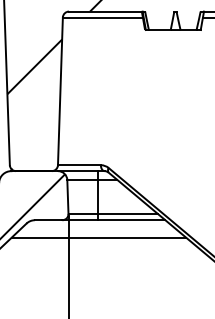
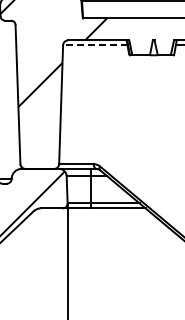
line: (101, 17) -> (94, 45), solid -> dashed
line: (98, 237) -> (91, 222), removed

